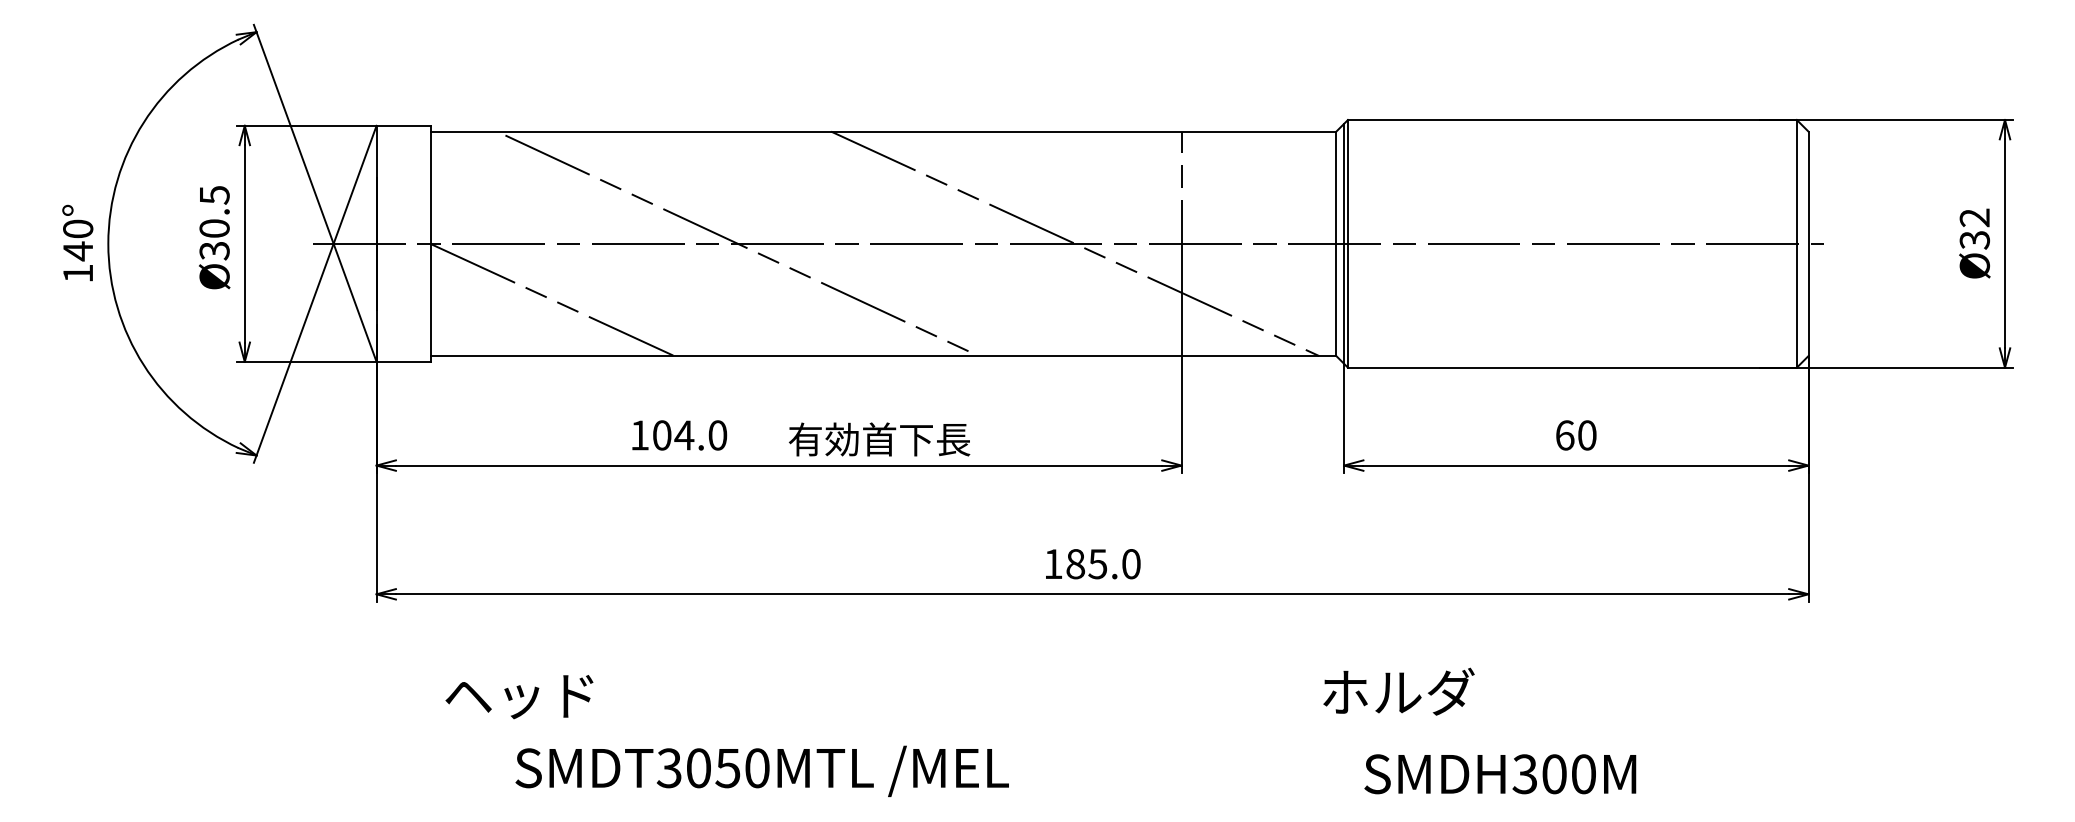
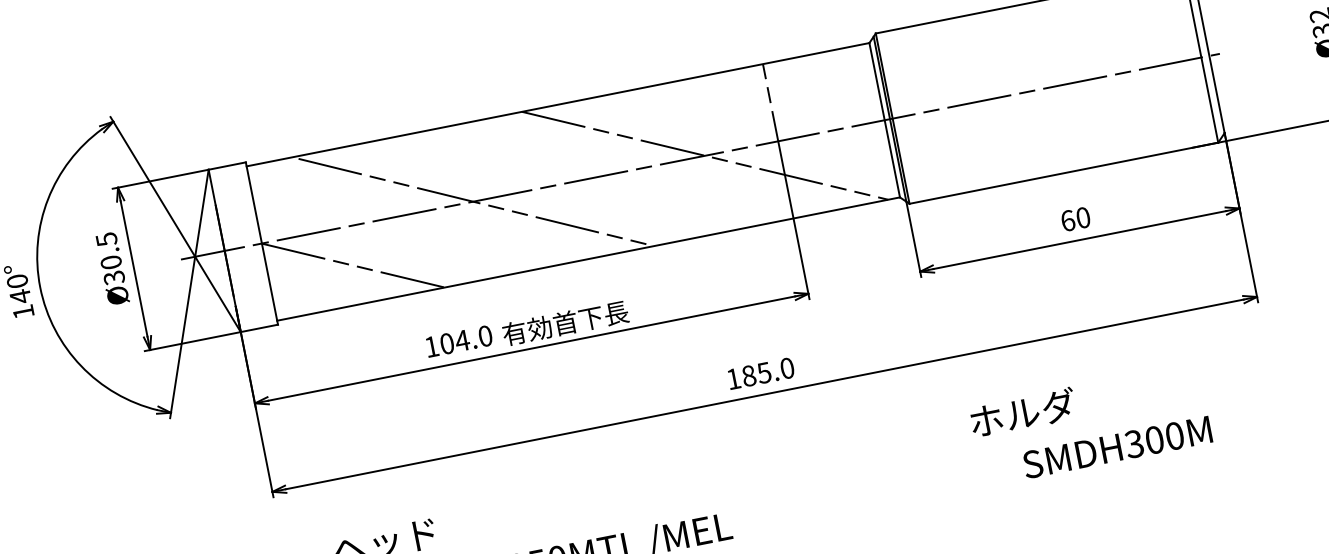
text: (879, 439) -> (565, 323), moved
text: (1398, 691) -> (1022, 412), moved
text: (1500, 774) -> (1117, 447), moved

